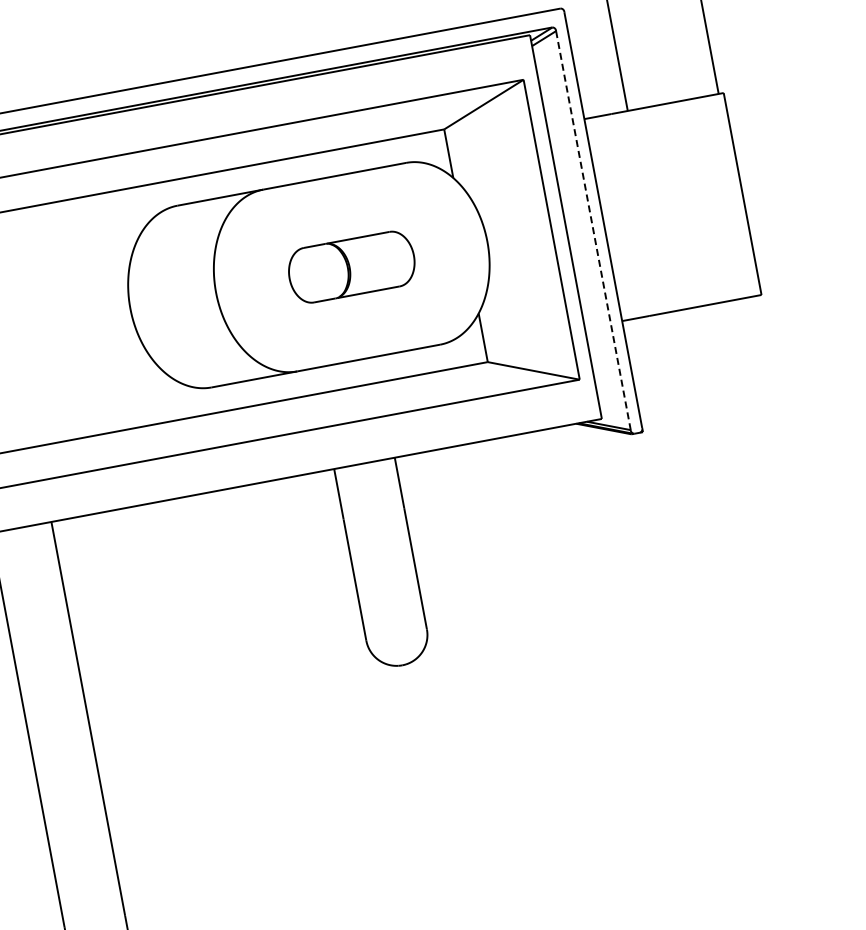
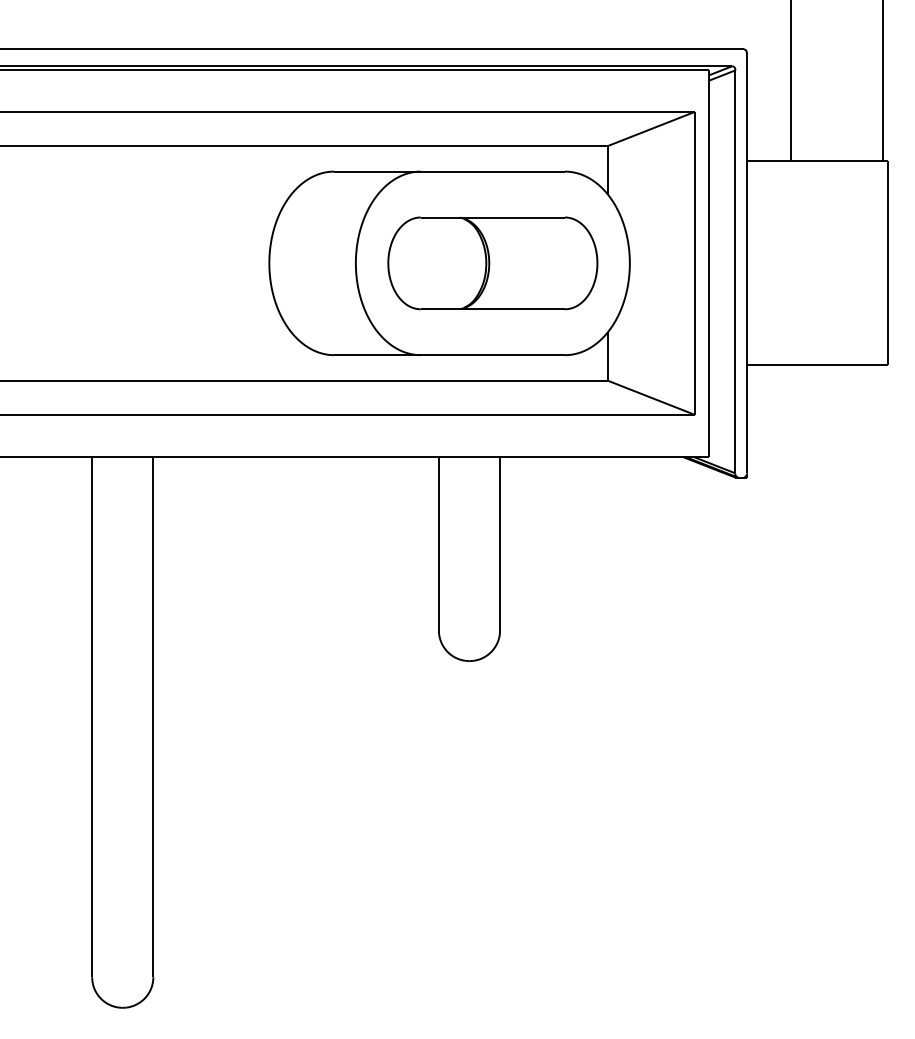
line: (593, 231) -> (735, 272), dashed -> solid
part: (351, 267) -> (492, 263), size x1.67

